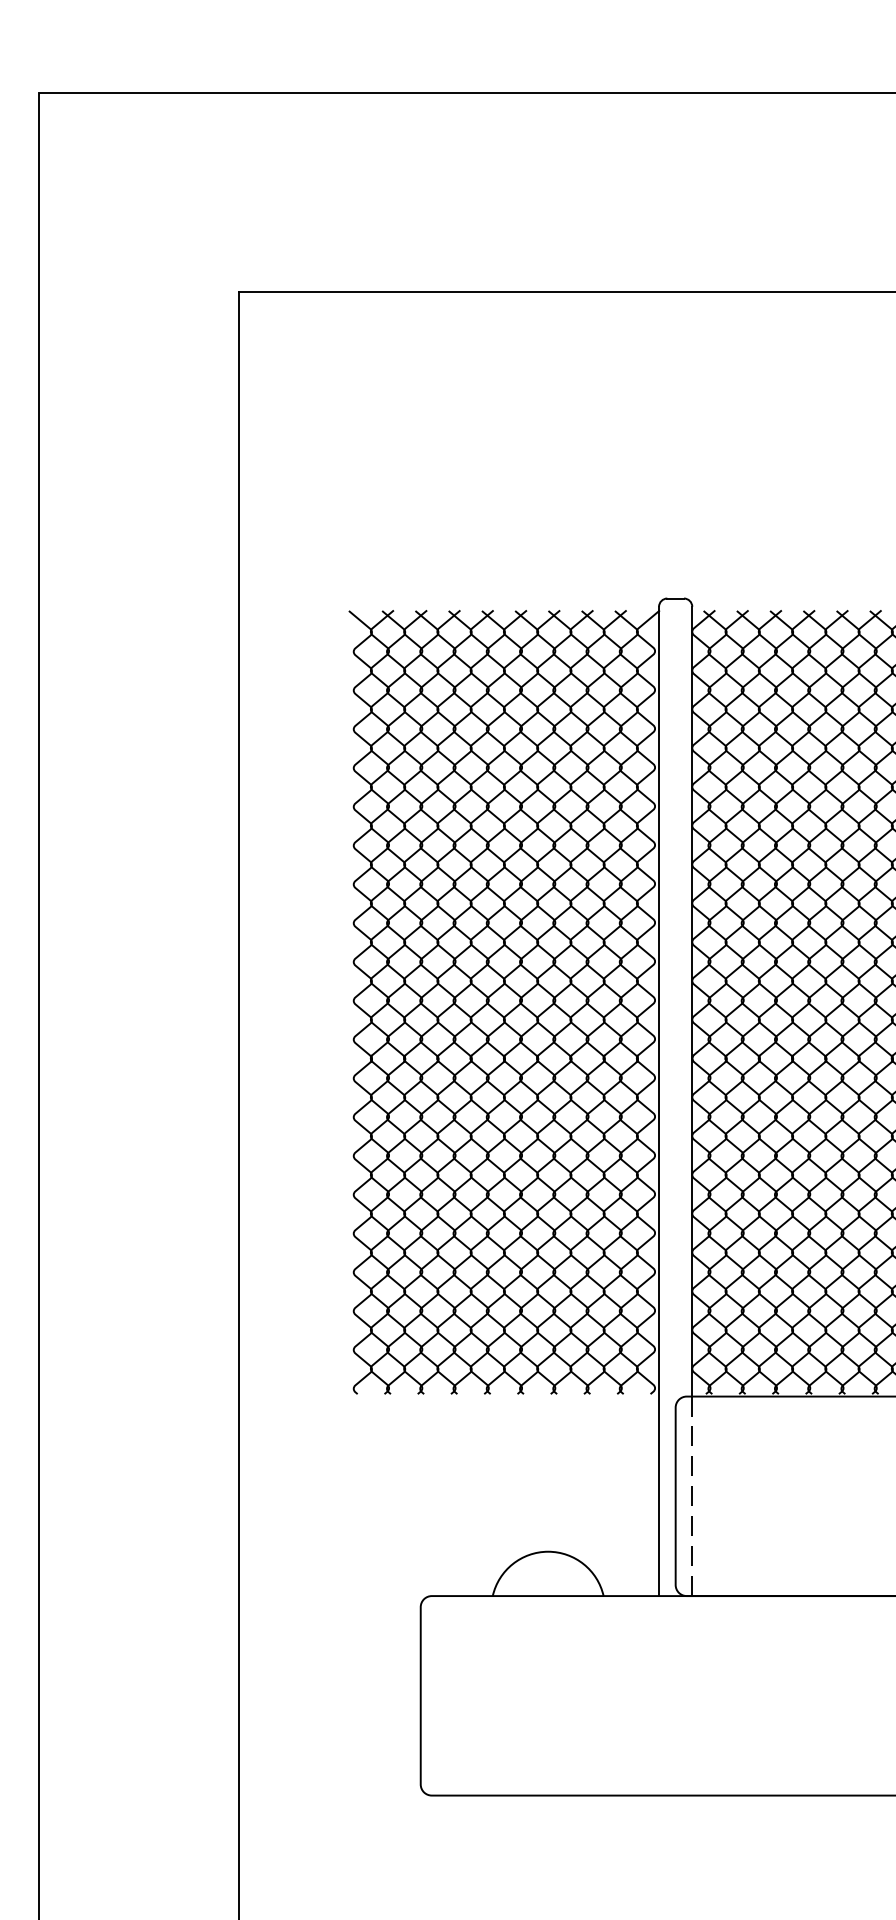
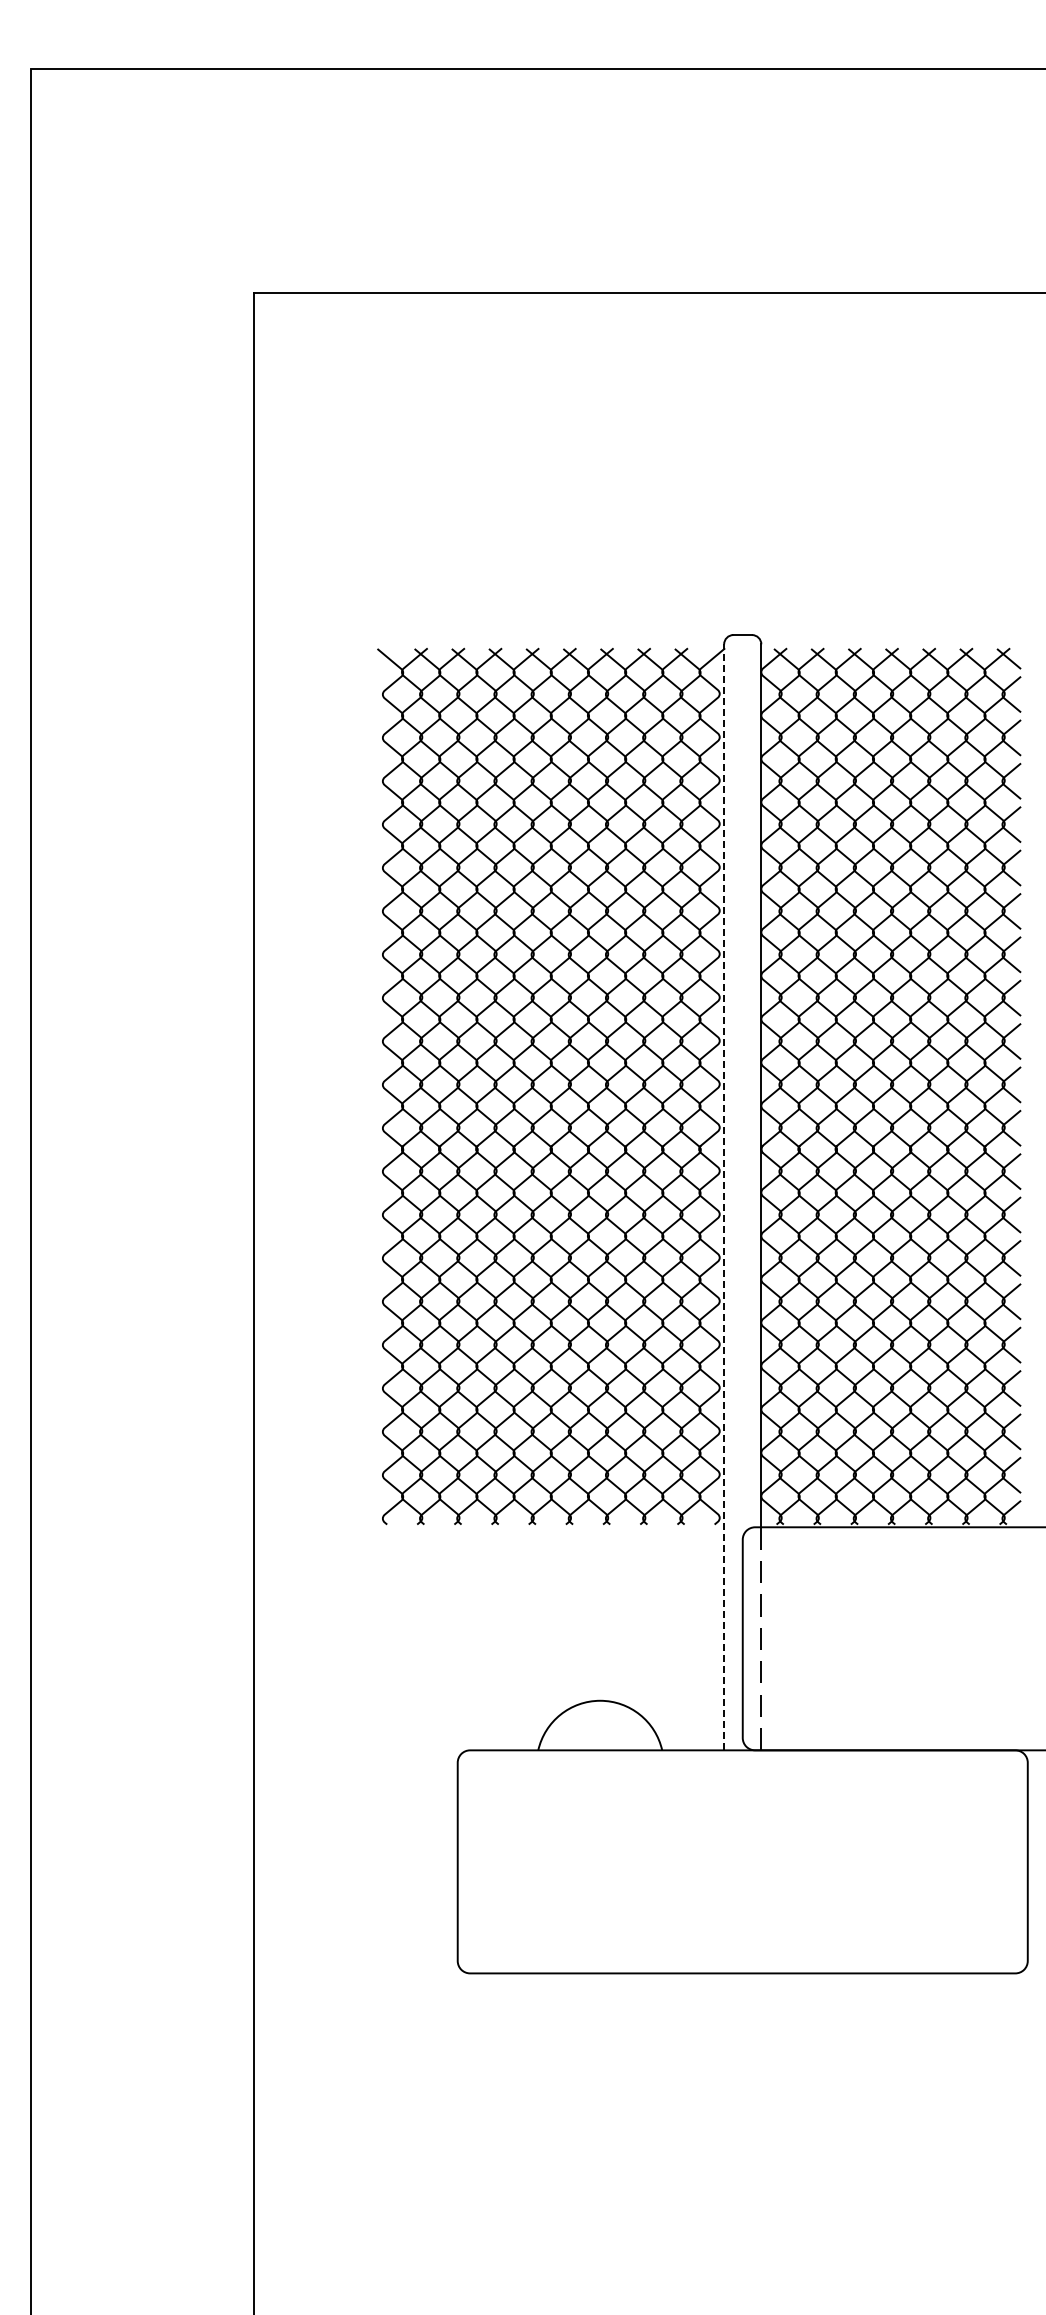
line: (659, 1100) -> (724, 1196), solid -> dashed

